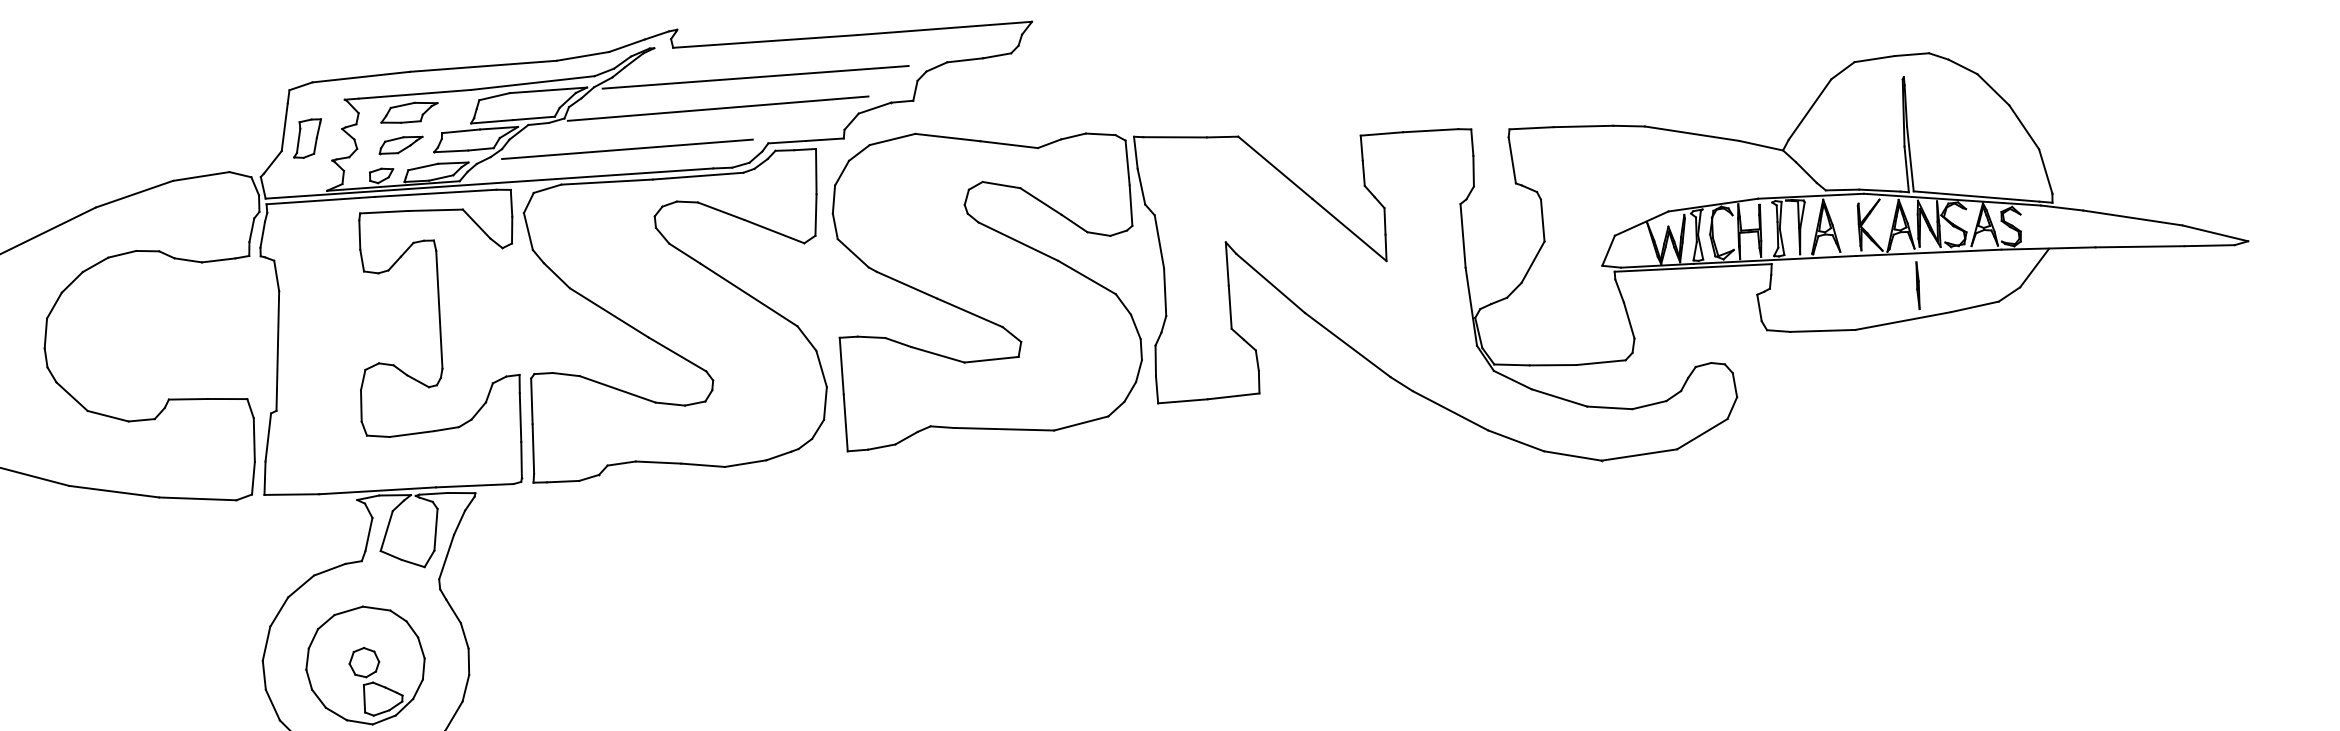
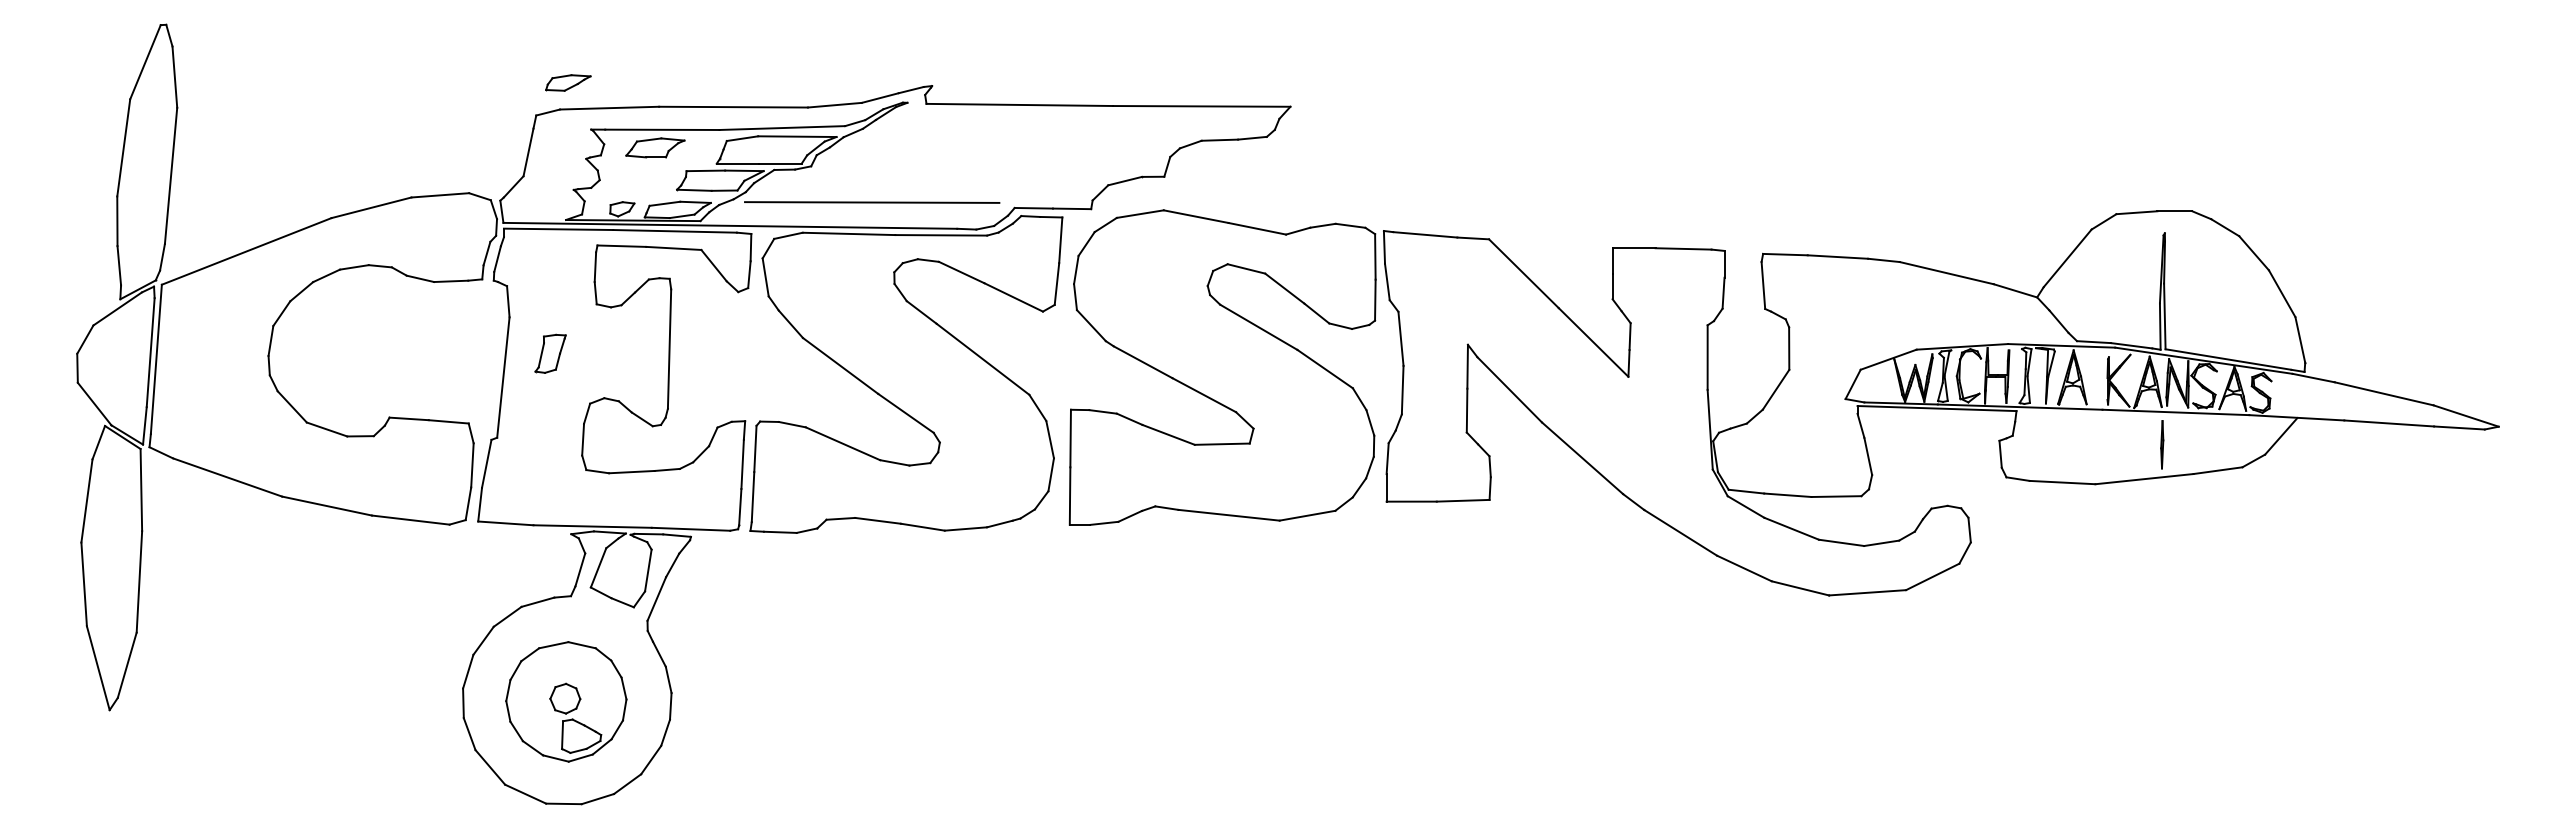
line: (755, 77) -> (1007, 140), removed
line: (717, 108) -> (966, 168), removed
part: (307, 138) -> (550, 353), moved
part: (401, 144) -> (568, 82), moved

